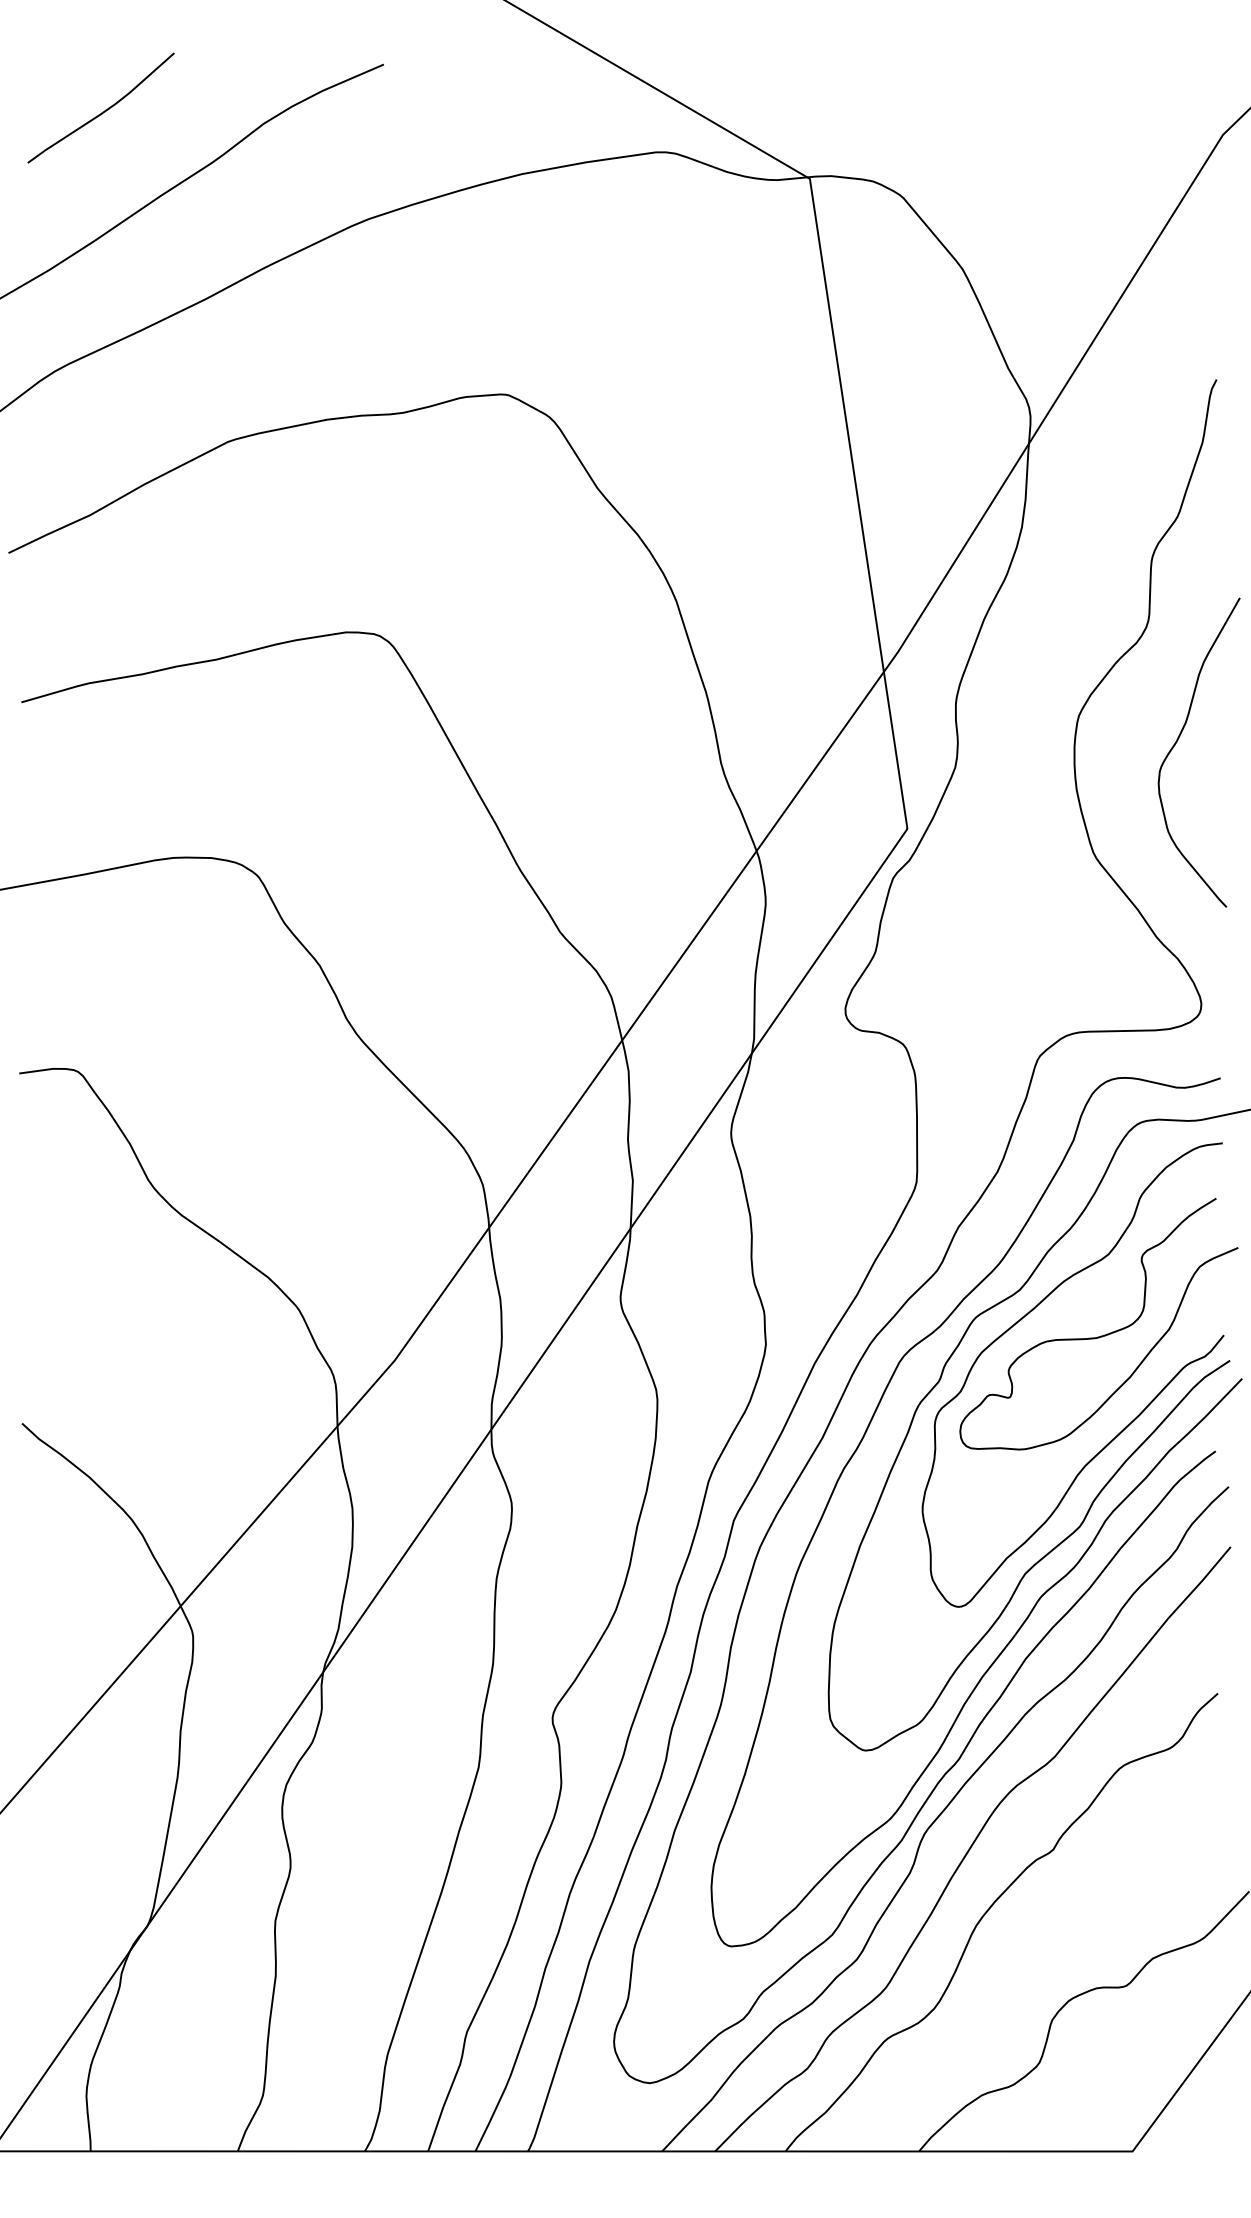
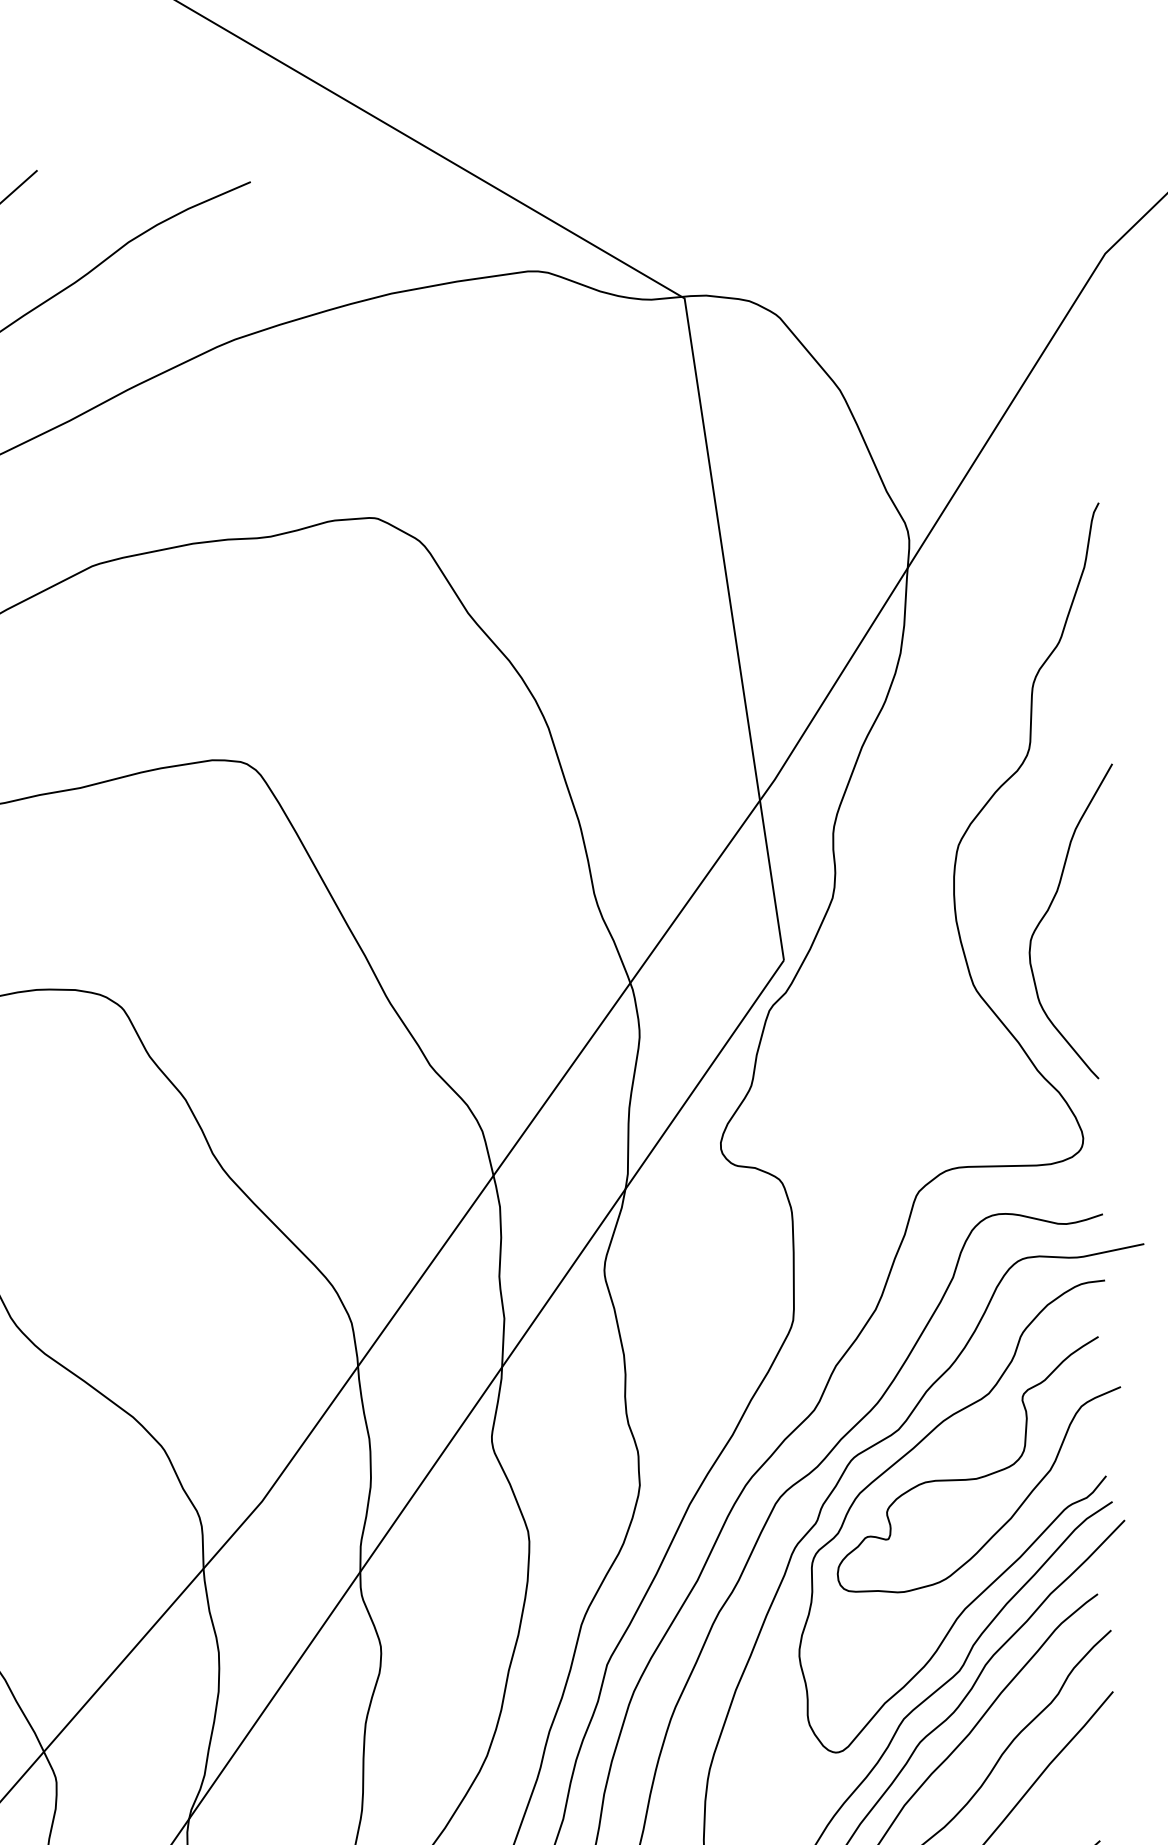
curve: (1177, 742) -> (1048, 911), moved

